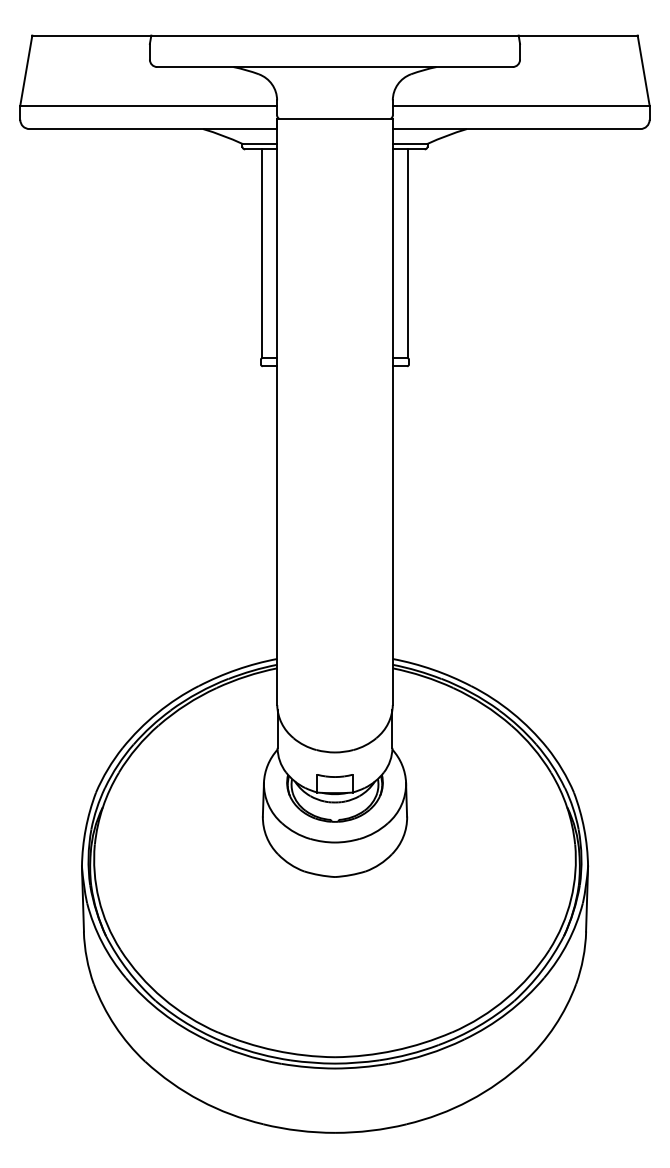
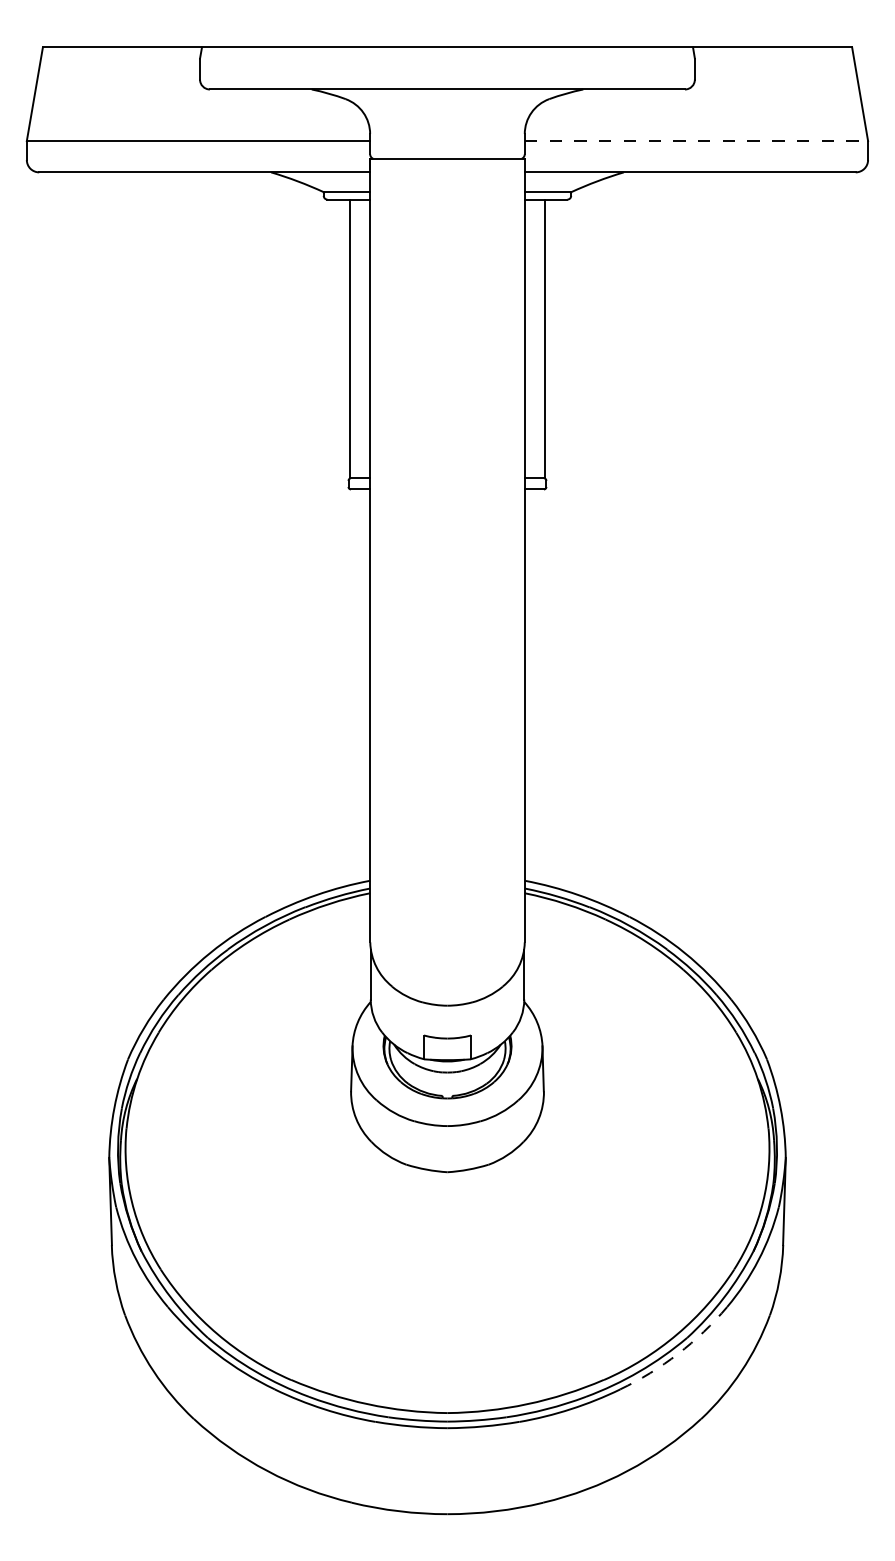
line: (521, 105) -> (696, 141), solid -> dashed
arc: (507, 1012) -> (678, 1353), solid -> dashed

